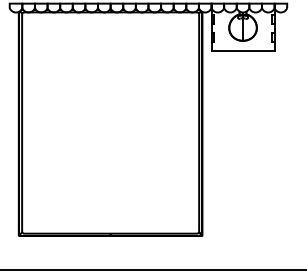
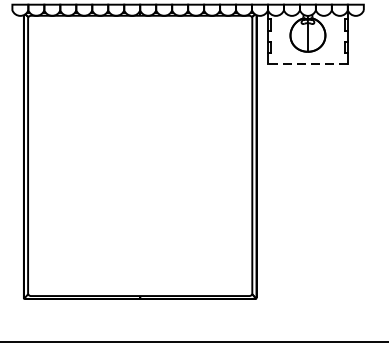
line: (243, 50) -> (308, 64), solid -> dashed

